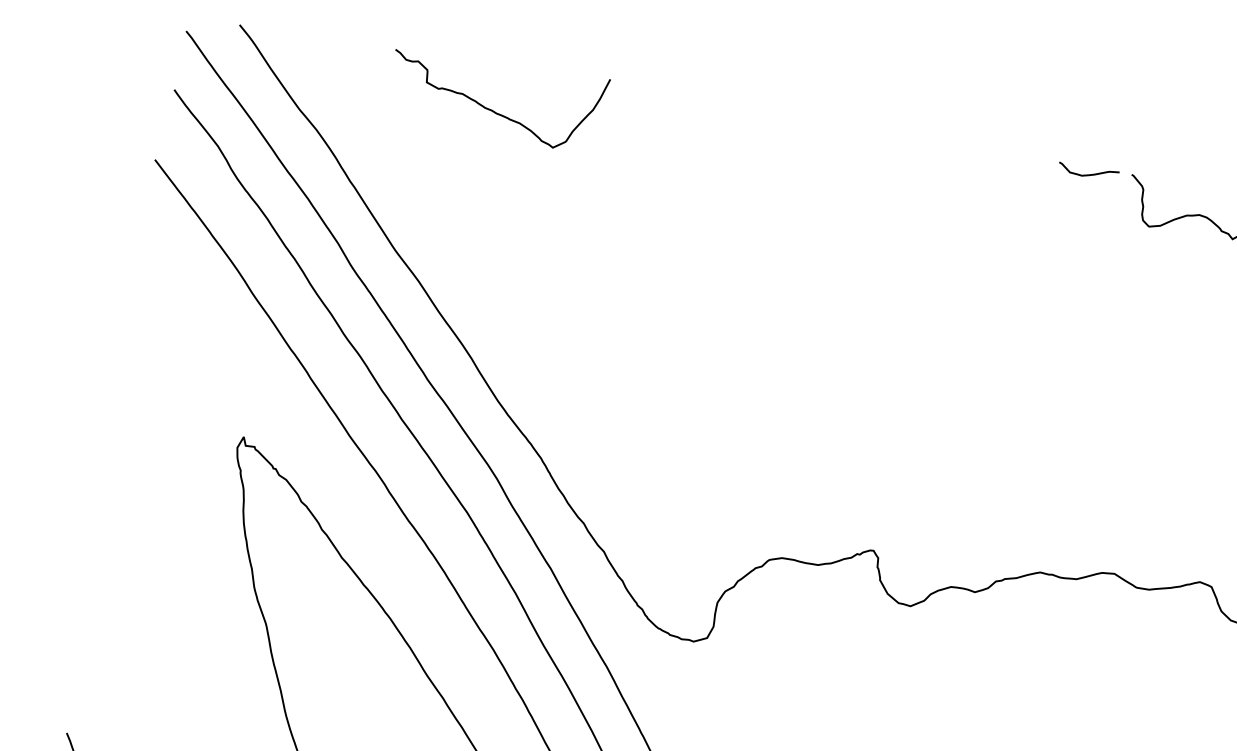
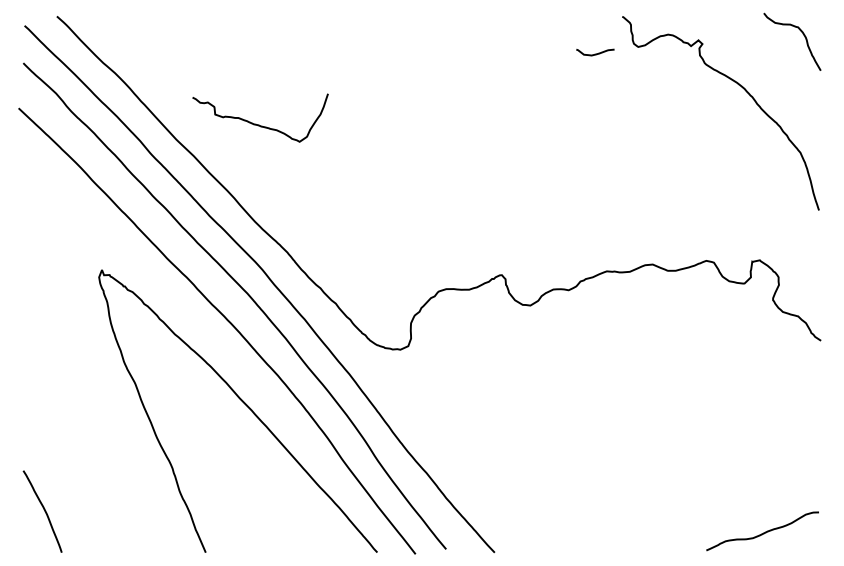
curve: (494, 109) -> (259, 124), moved
curve: (1088, 173) -> (595, 53), moved

